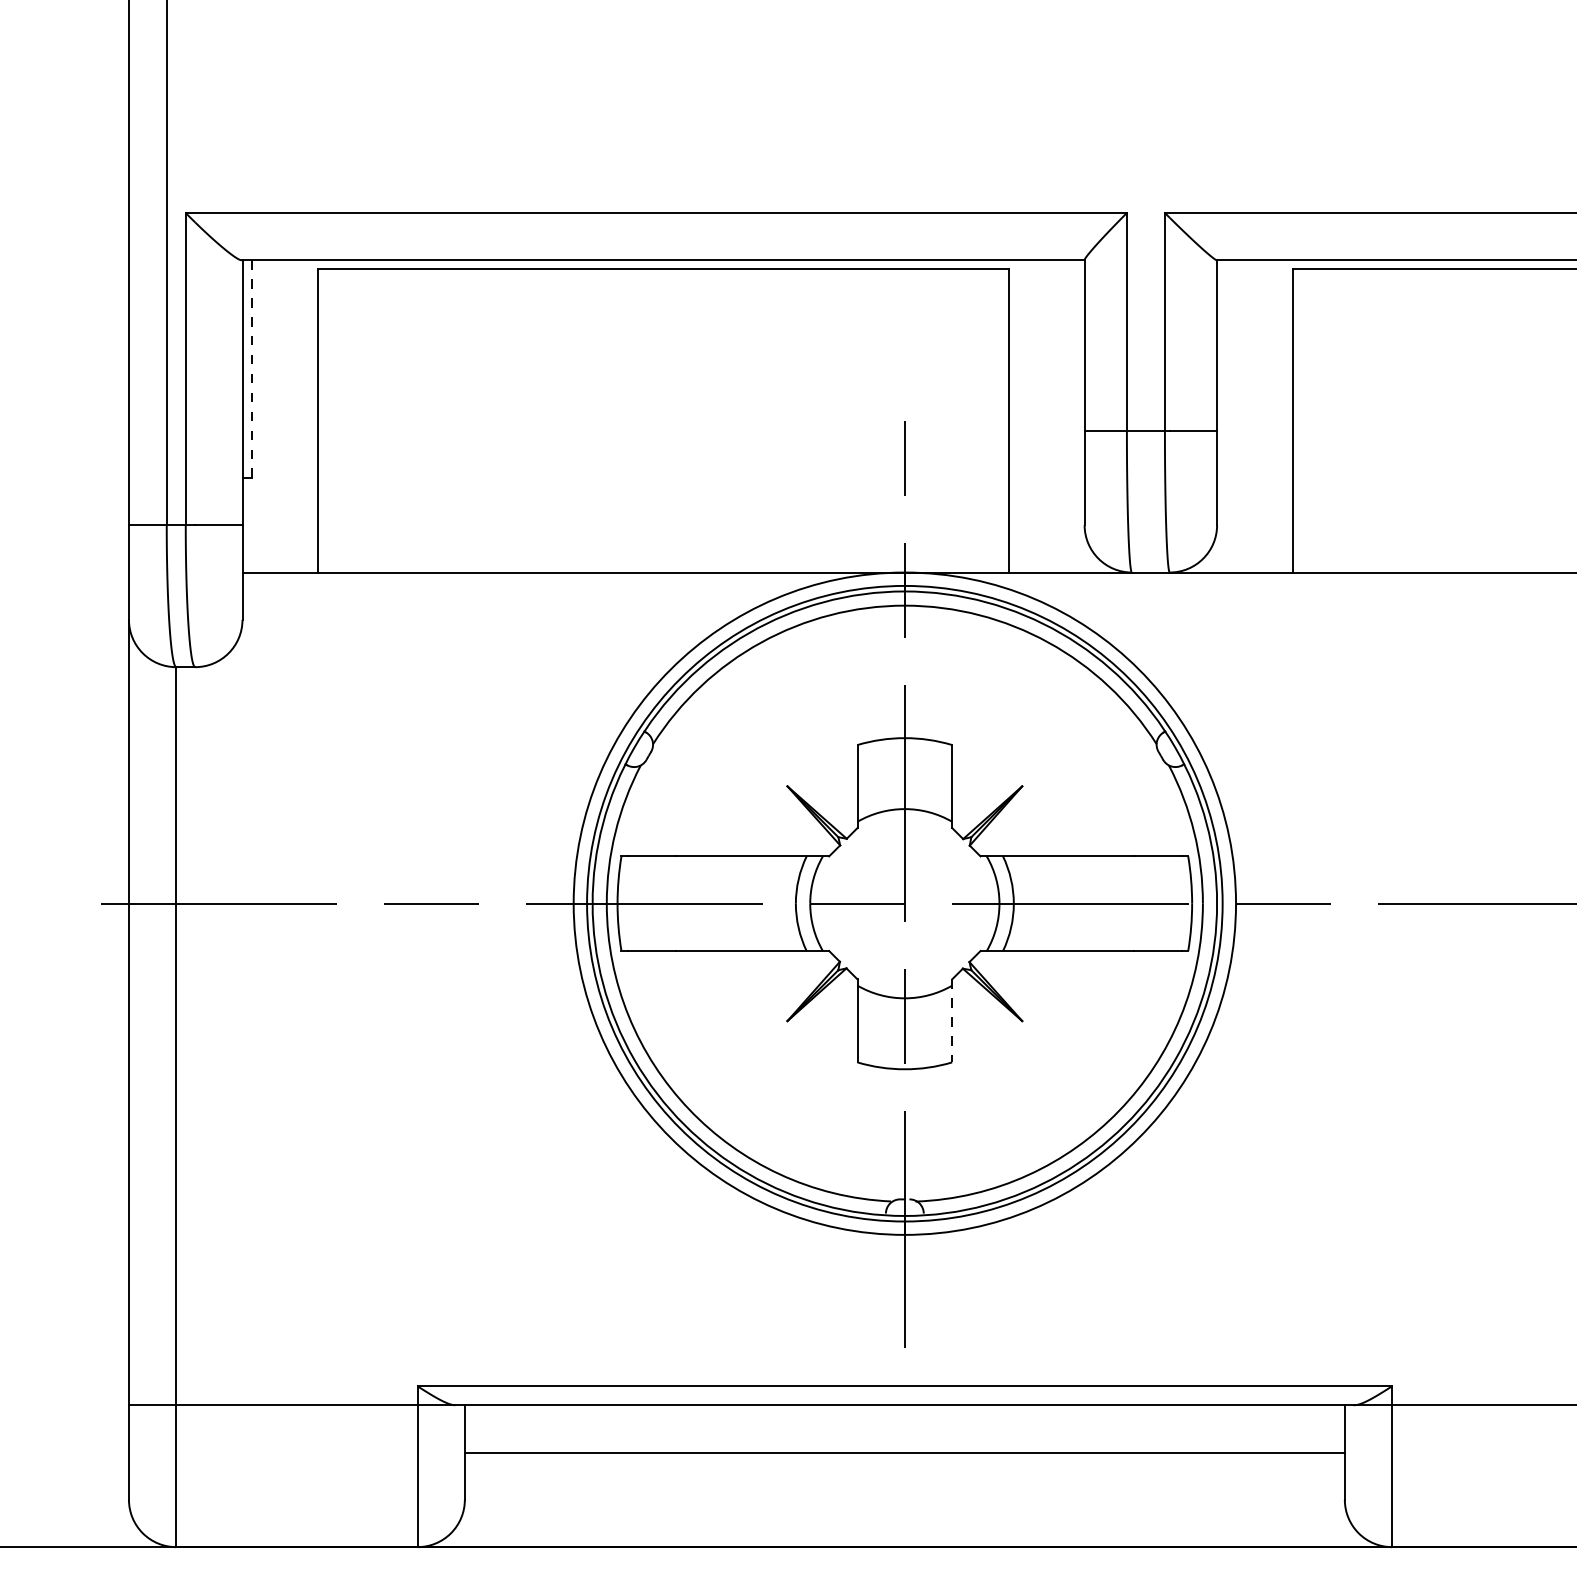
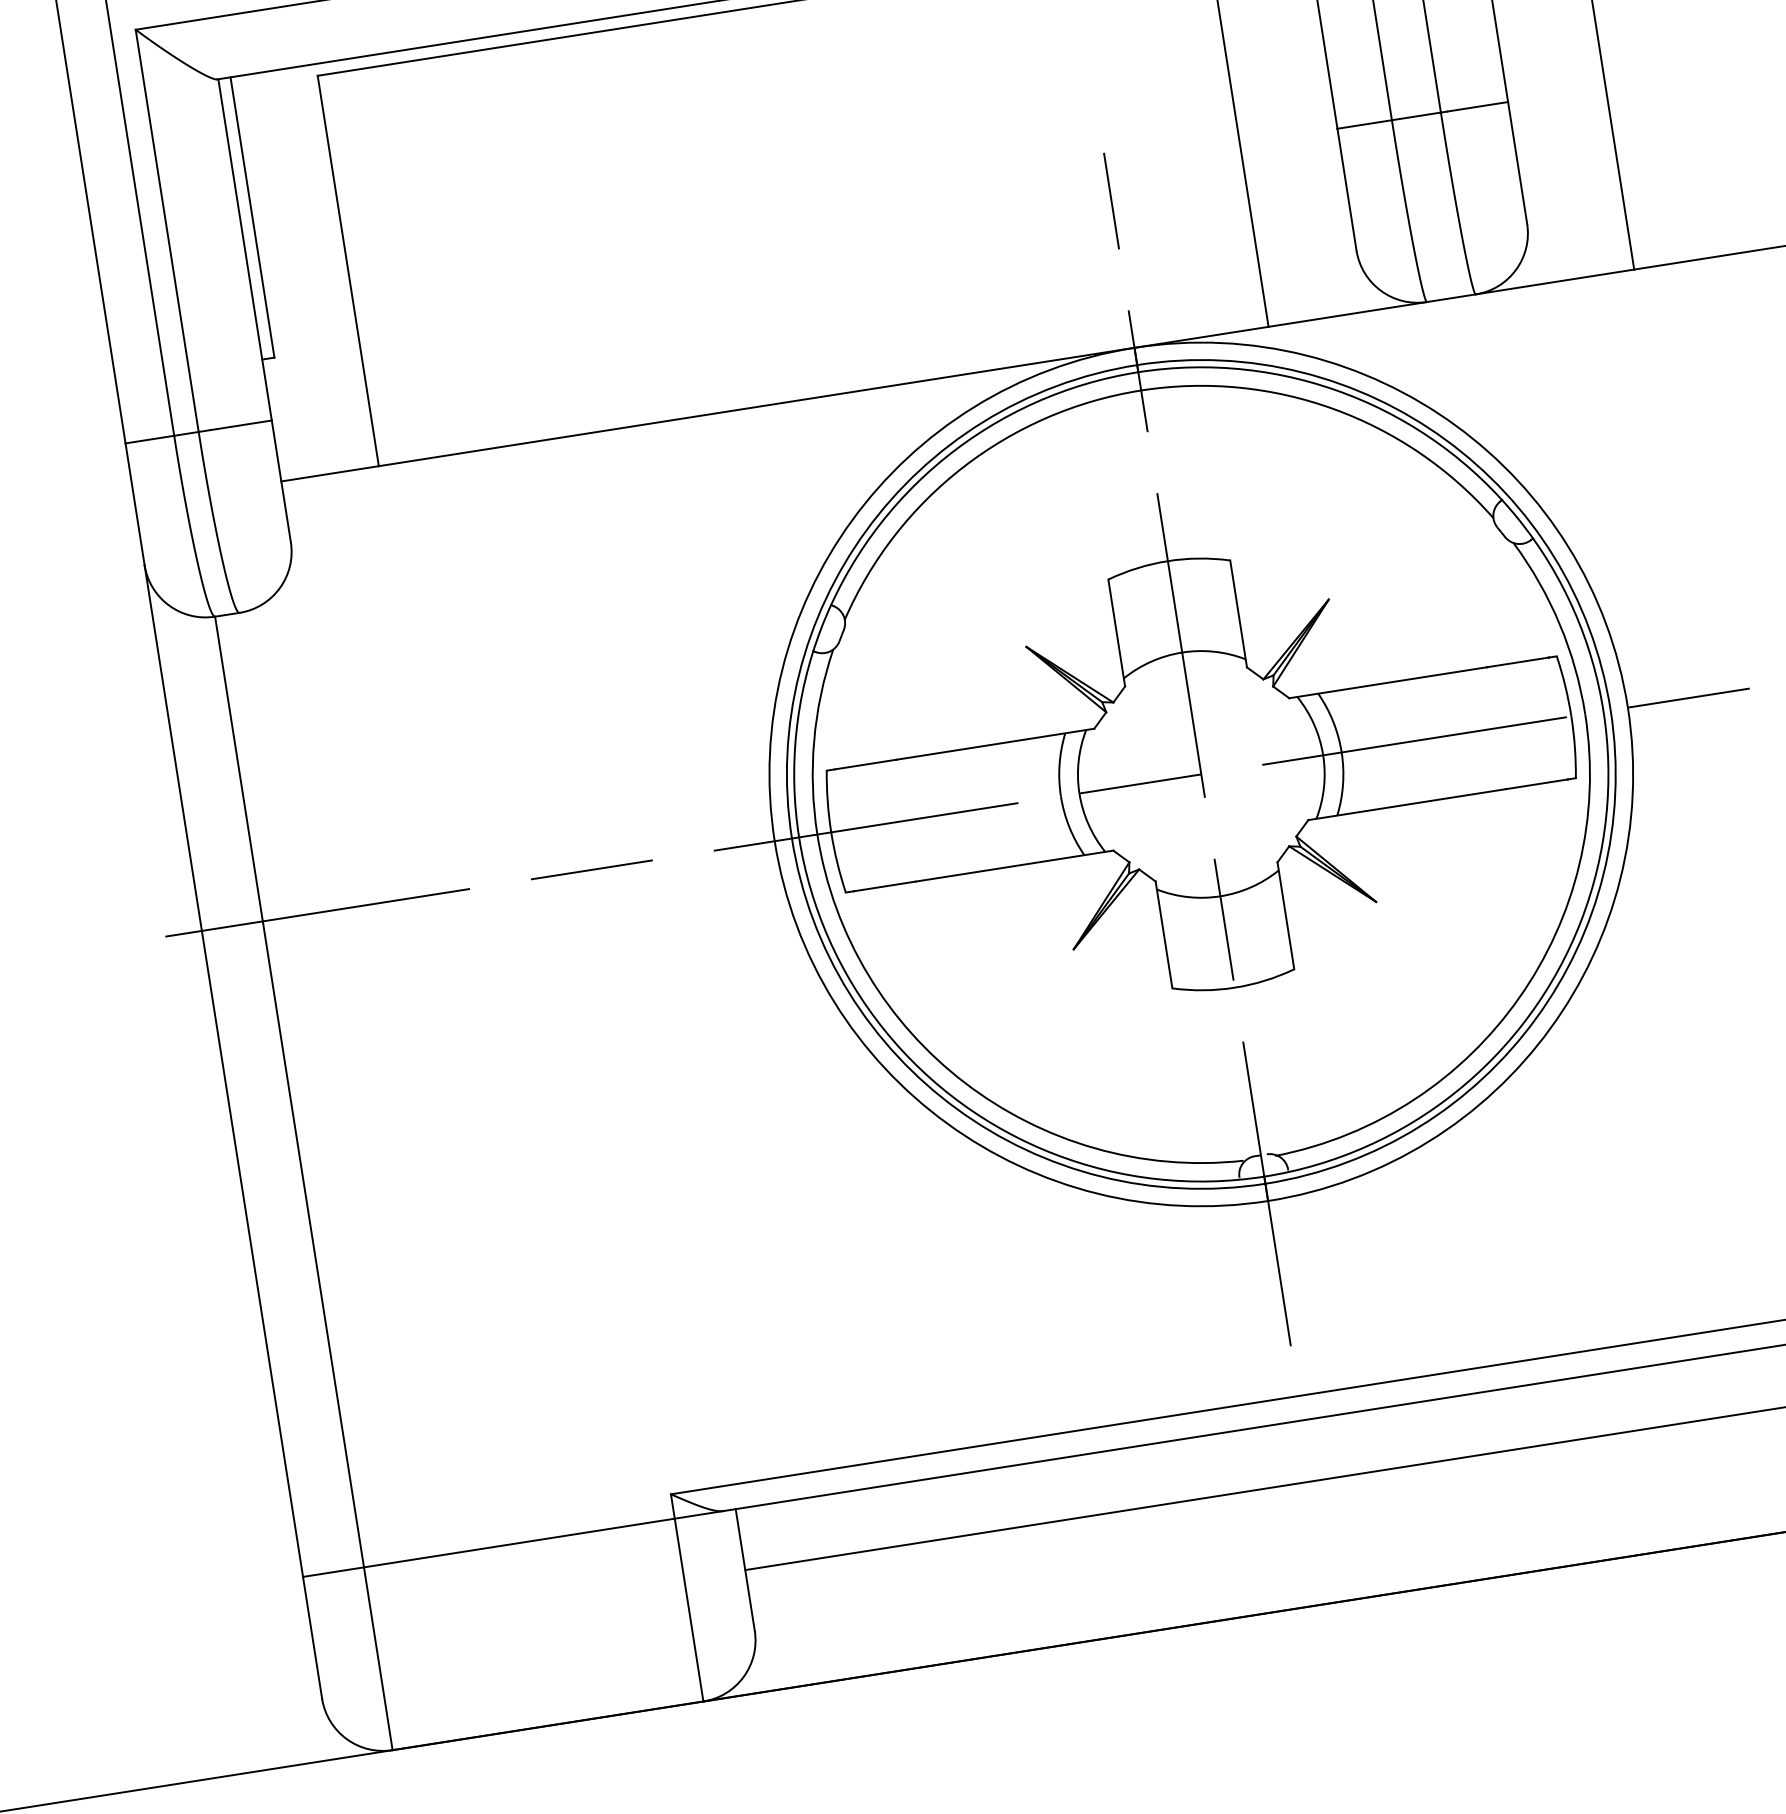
line: (251, 369) -> (251, 218), dashed -> solid
line: (952, 1021) -> (1286, 916), dashed -> solid

